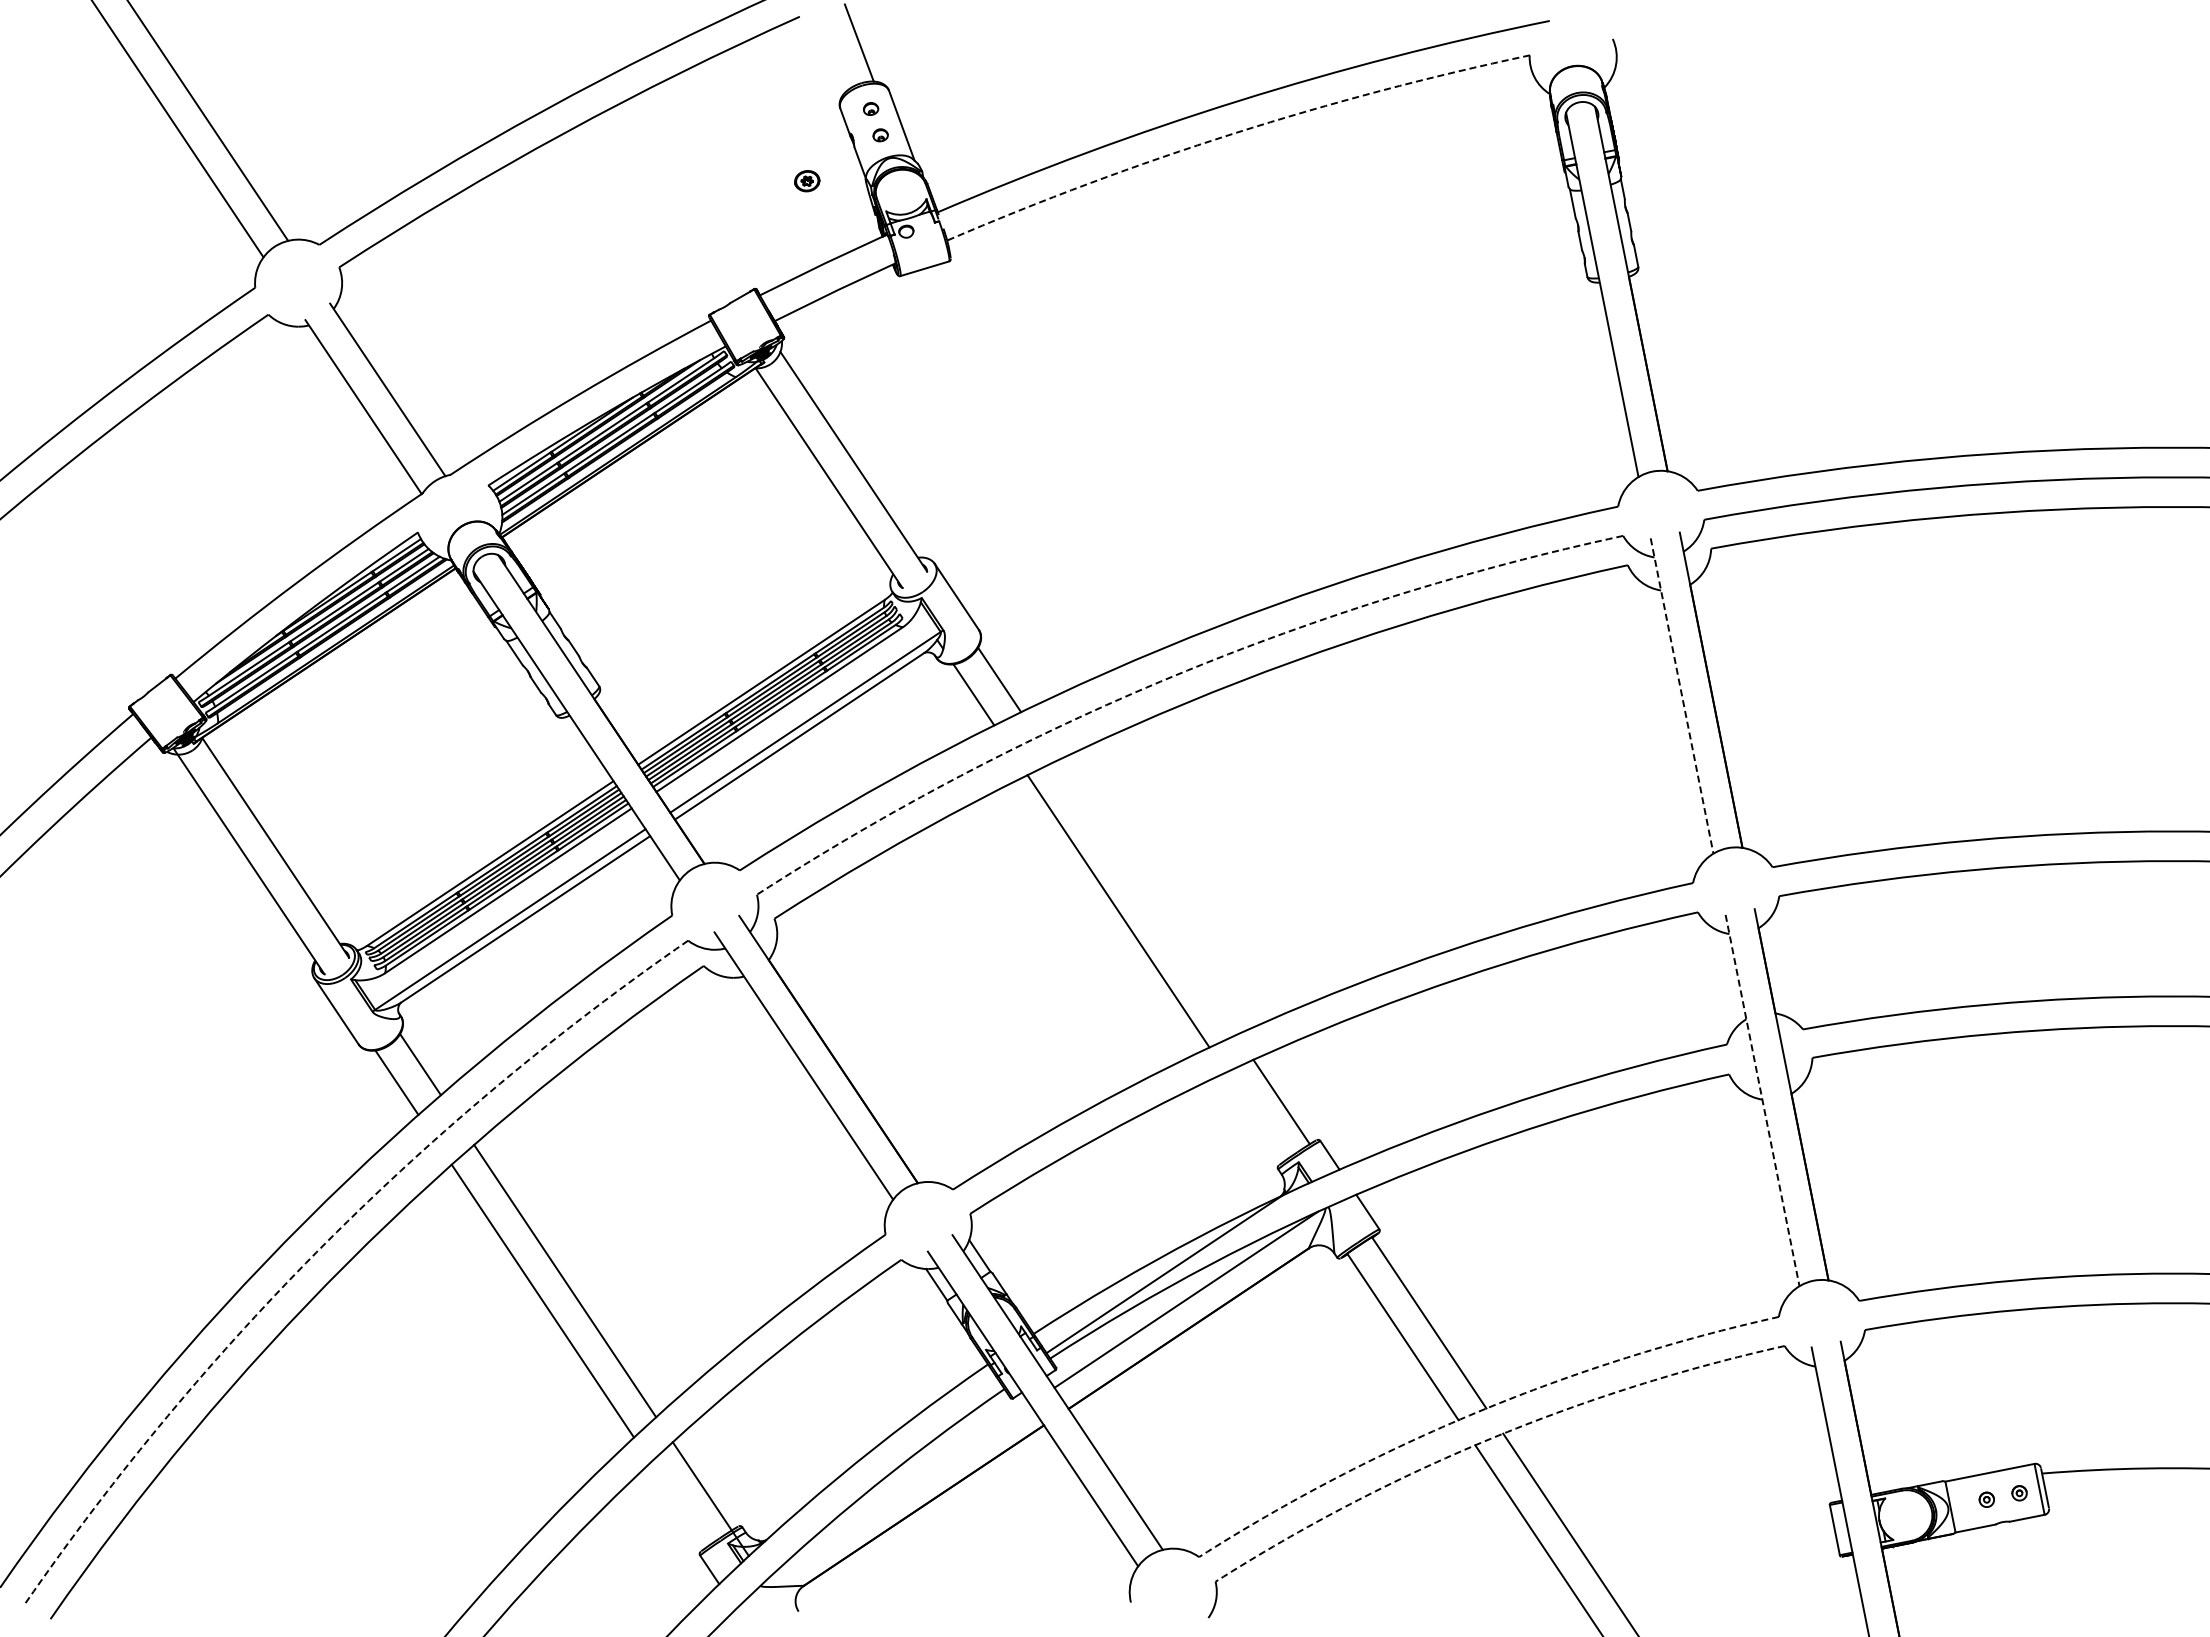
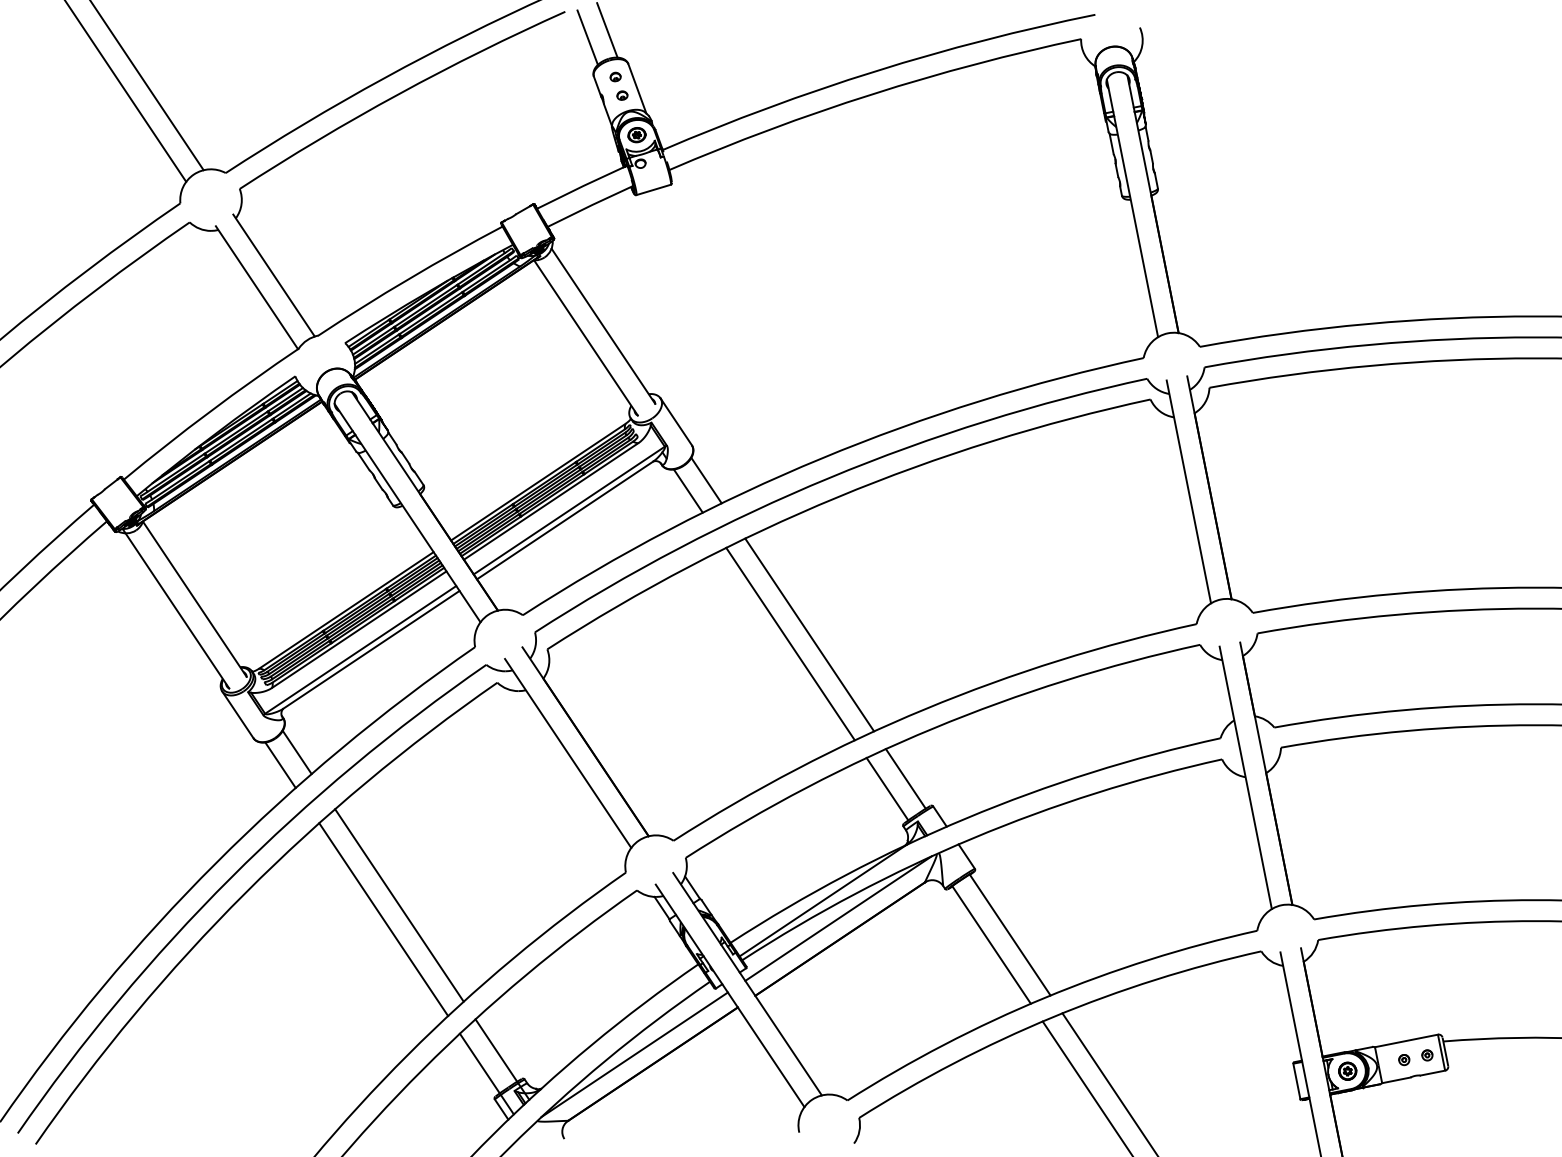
line: (831, 52) -> (587, 37), added
arc: (1233, 133) -> (871, 94), dashed -> solid
part: (807, 181) -> (637, 135), moved
arc: (1173, 676) -> (829, 478), dashed -> solid
line: (1682, 696) -> (1189, 492), dashed -> solid
line: (1145, 897) -> (809, 634), added
line: (1762, 1101) -> (1245, 778), dashed -> solid
line: (1255, 1116) -> (887, 789), added
arc: (326, 1242) -> (230, 878), dashed -> solid
arc: (1478, 1411) -> (1044, 997), dashed -> solid
arc: (1489, 1439) -> (1052, 1017), dashed -> solid
line: (897, 1492) -> (634, 1054), added
part: (1906, 1515) -> (1347, 1071), added
line: (688, 1519) -> (486, 1073), added

